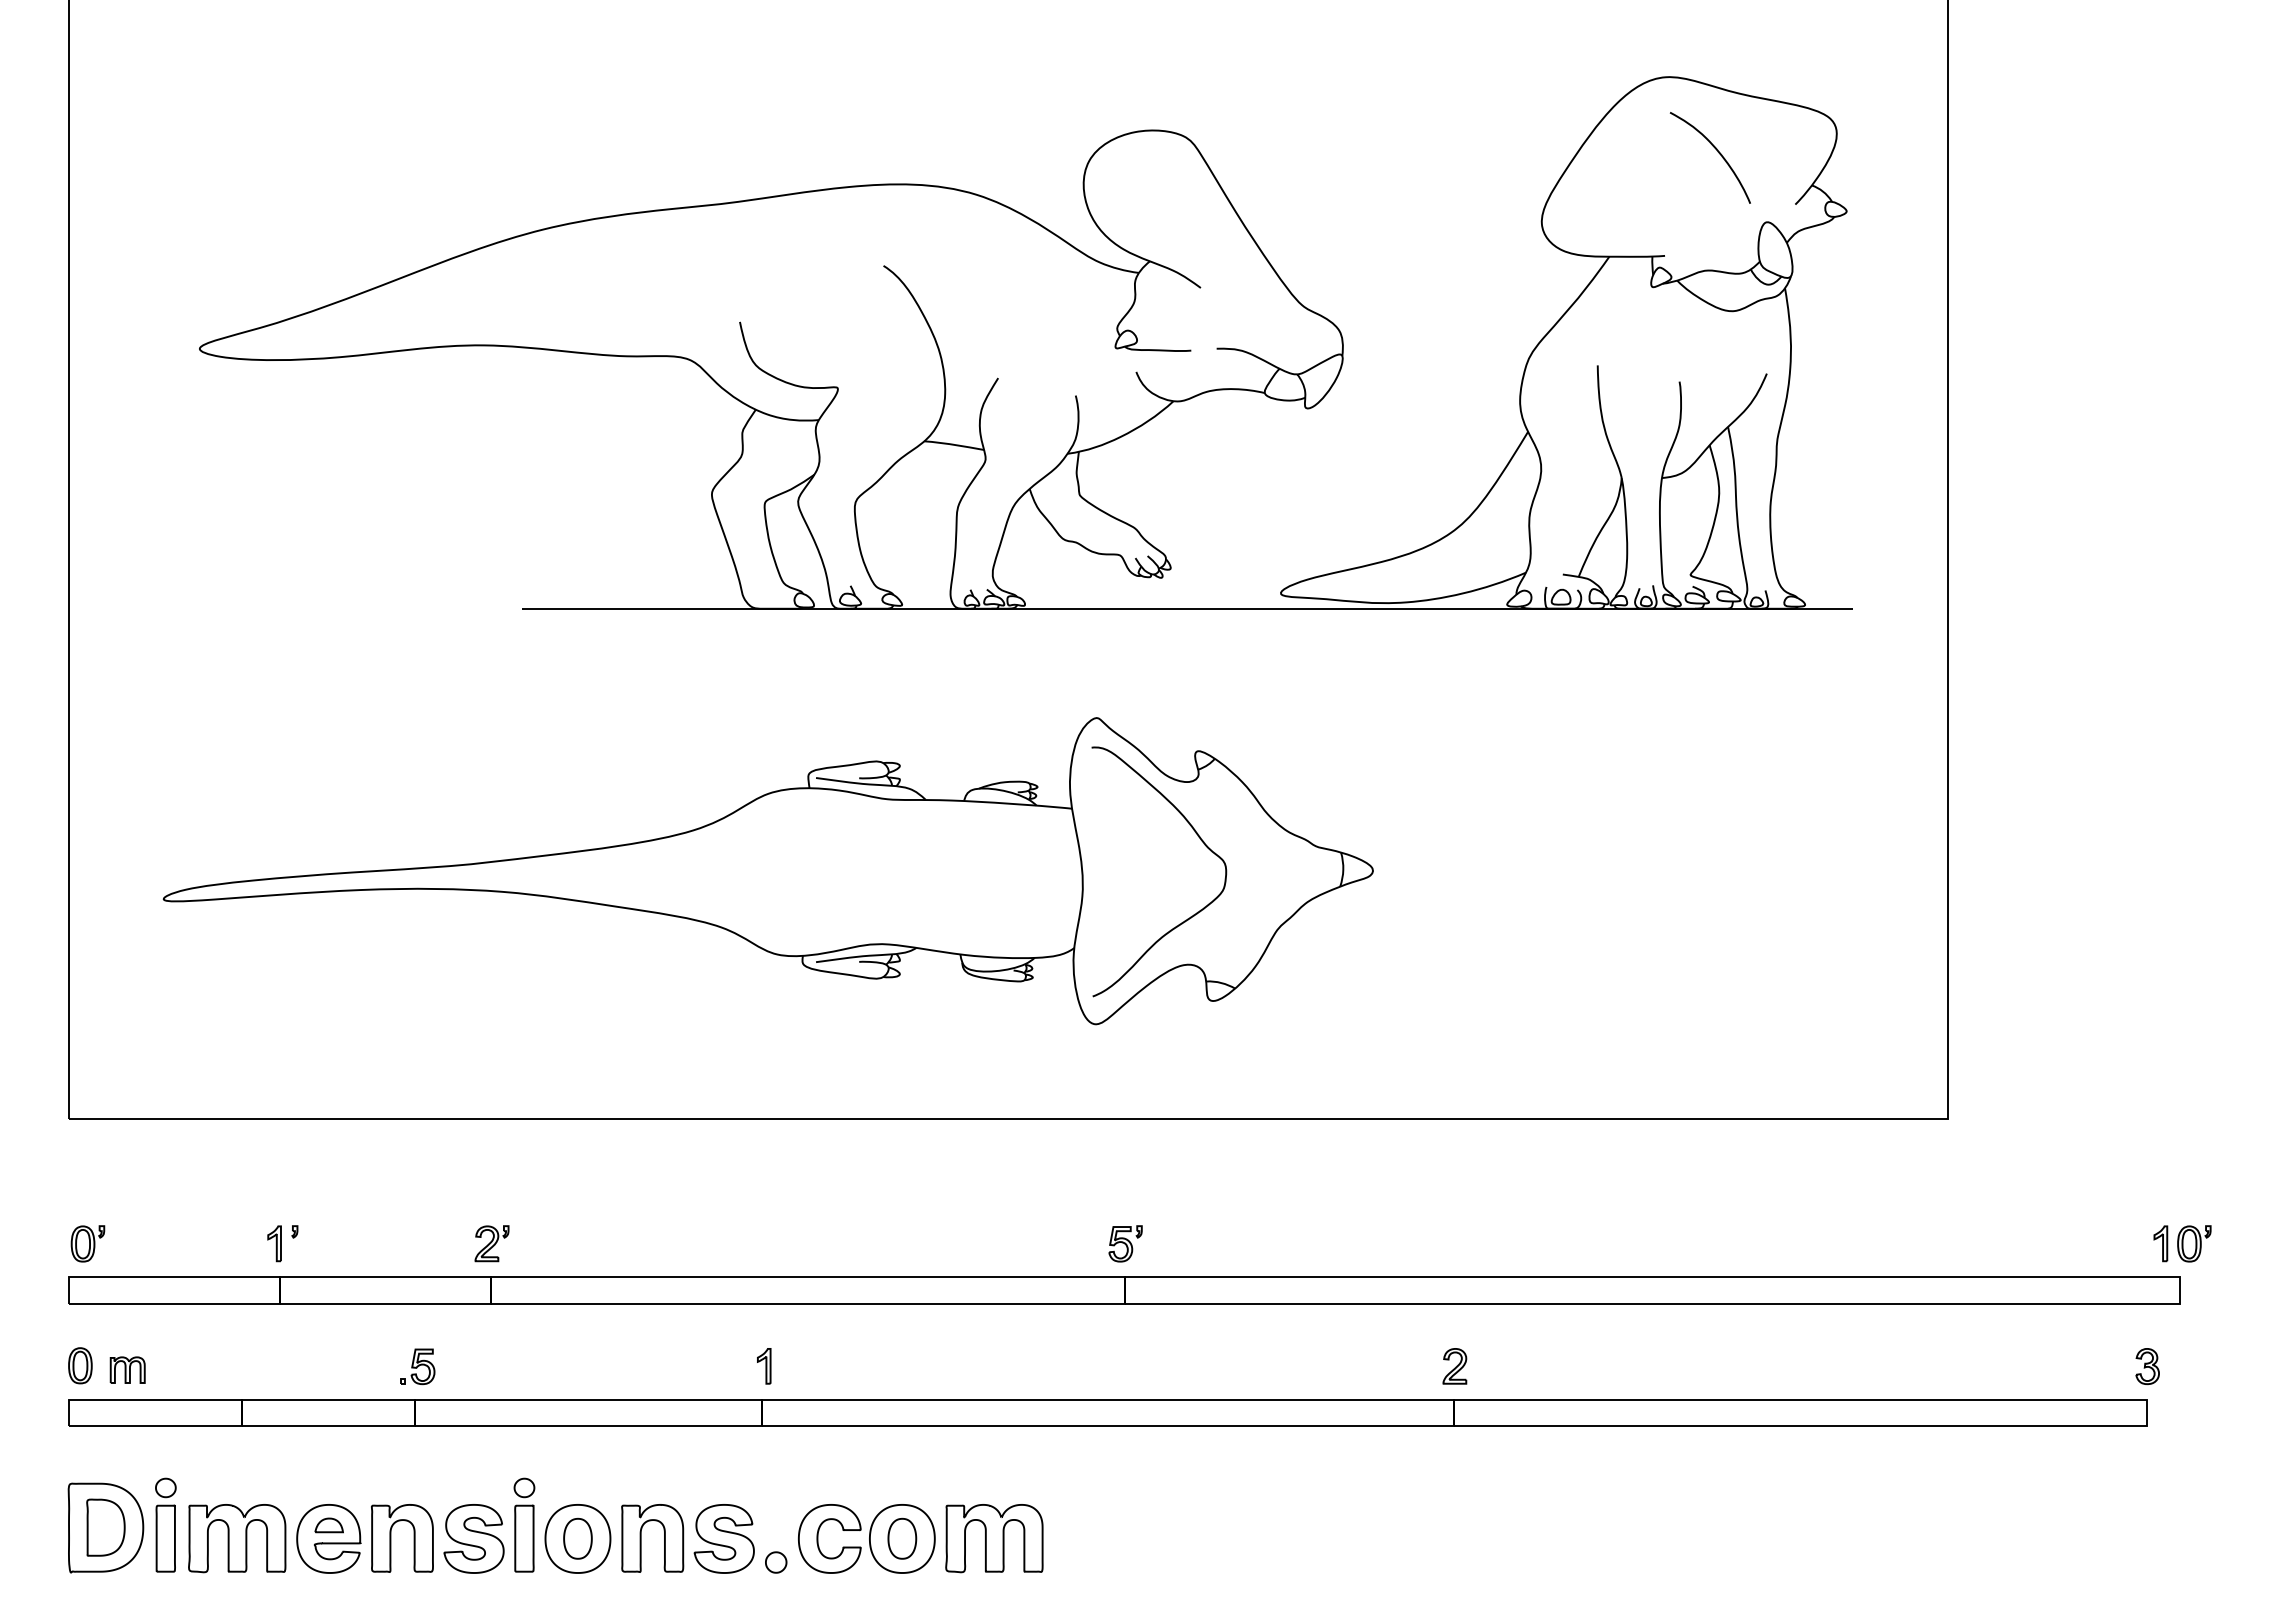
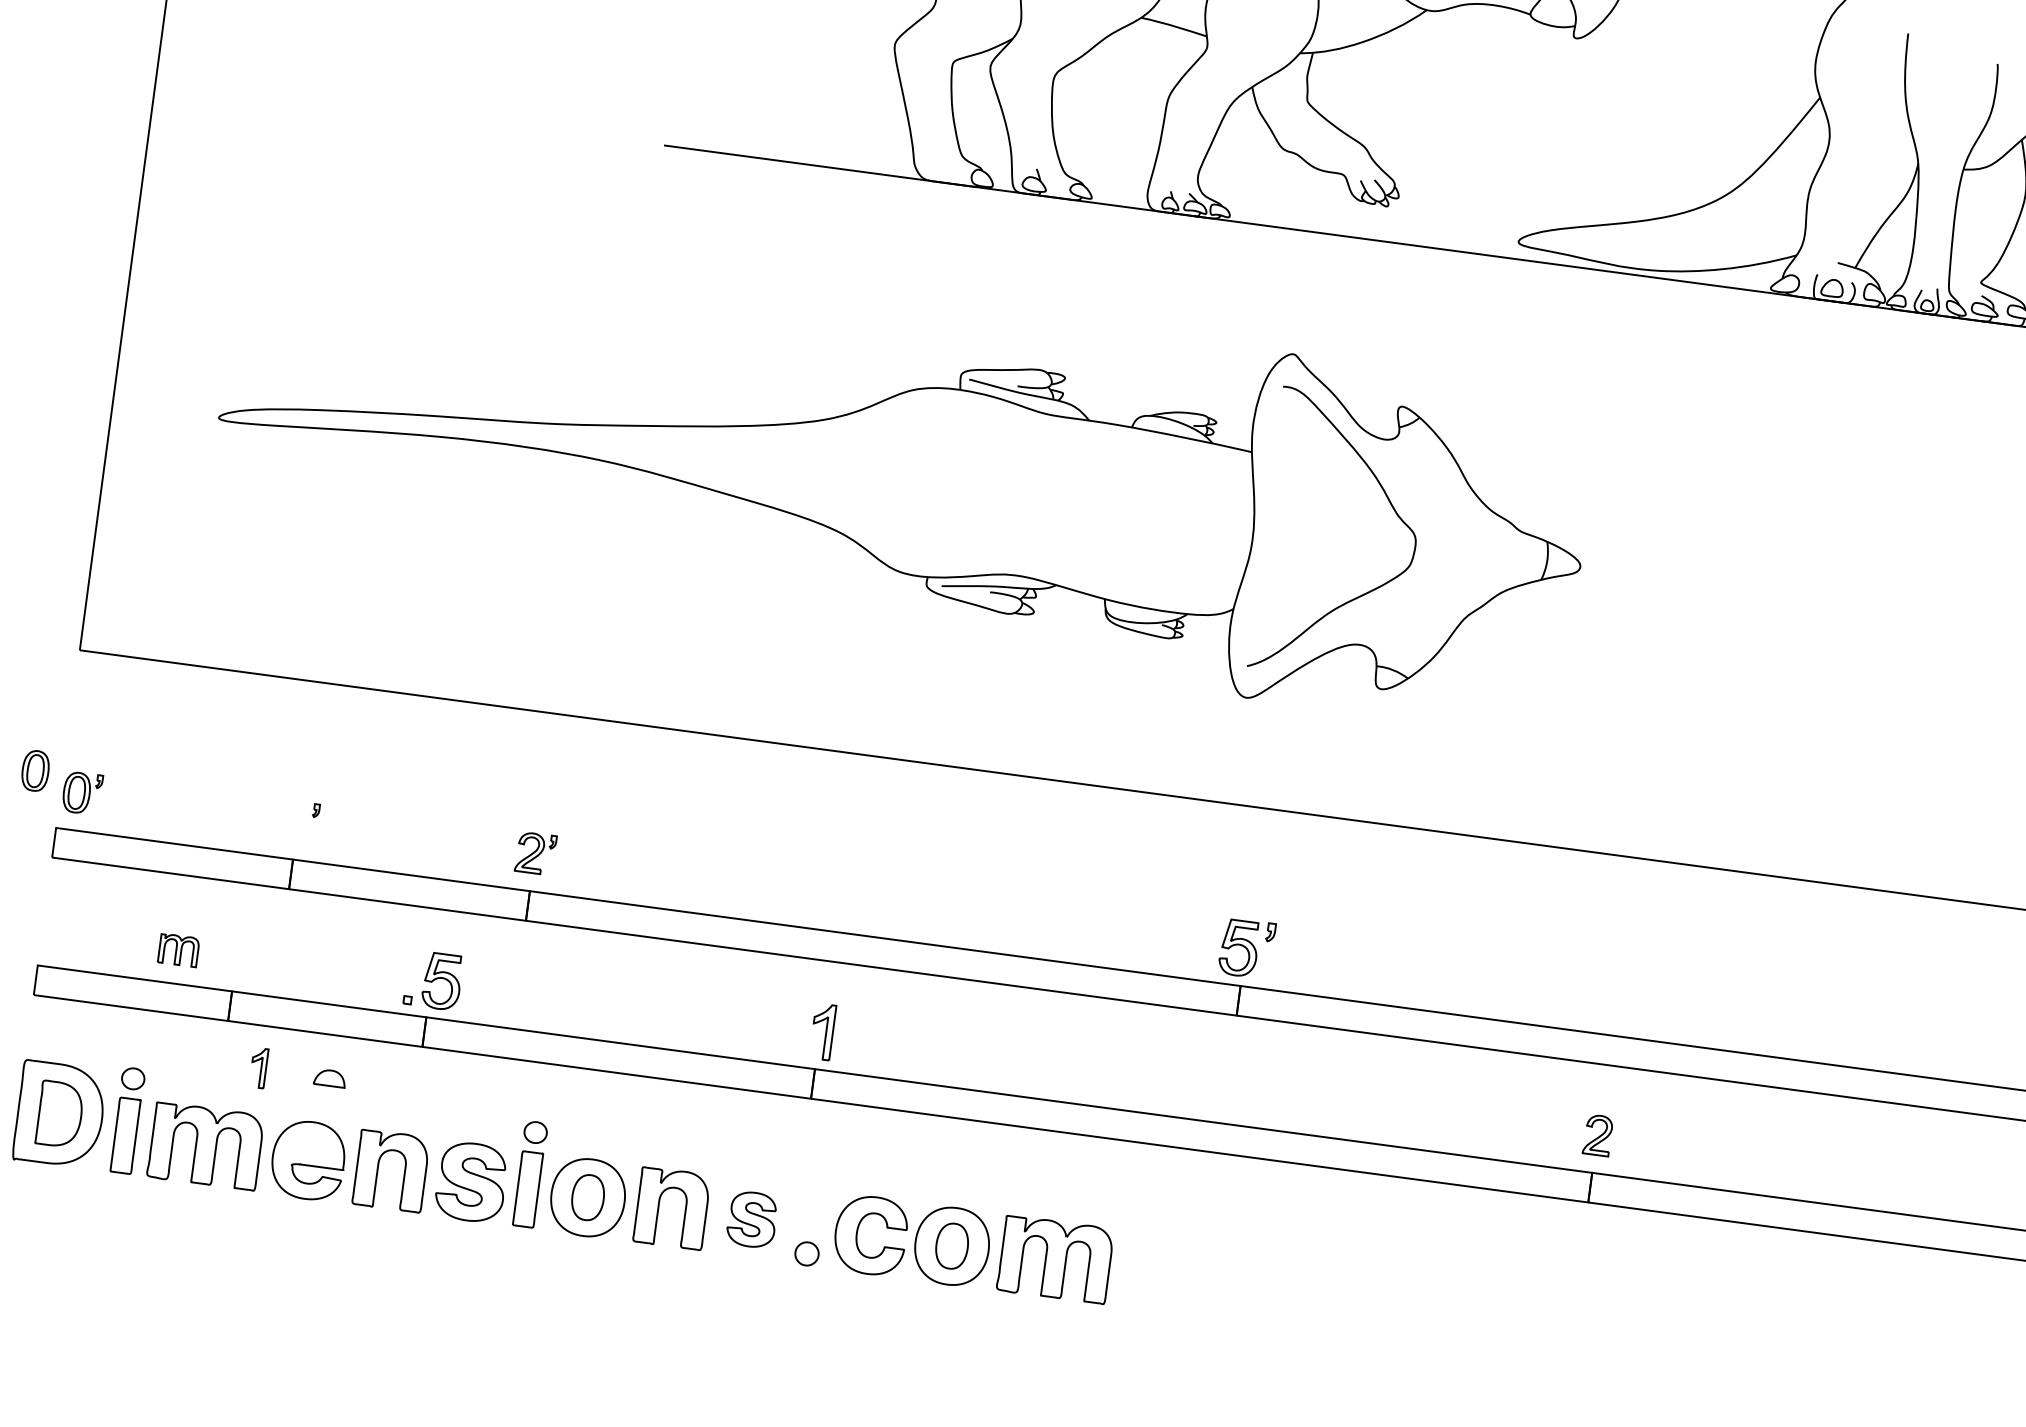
part: (274, 1243) -> (258, 1067), moved
part: (1125, 1243) -> (1246, 948), size x1.4
part: (80, 1365) -> (35, 770), moved
part: (417, 1366) -> (433, 980), size x1.4
part: (764, 1366) -> (823, 1032), size x1.4
part: (127, 1369) -> (178, 949), moved
part: (328, 1525) -> (329, 1078), moved
part: (723, 1538) -> (751, 1219), size x0.7

